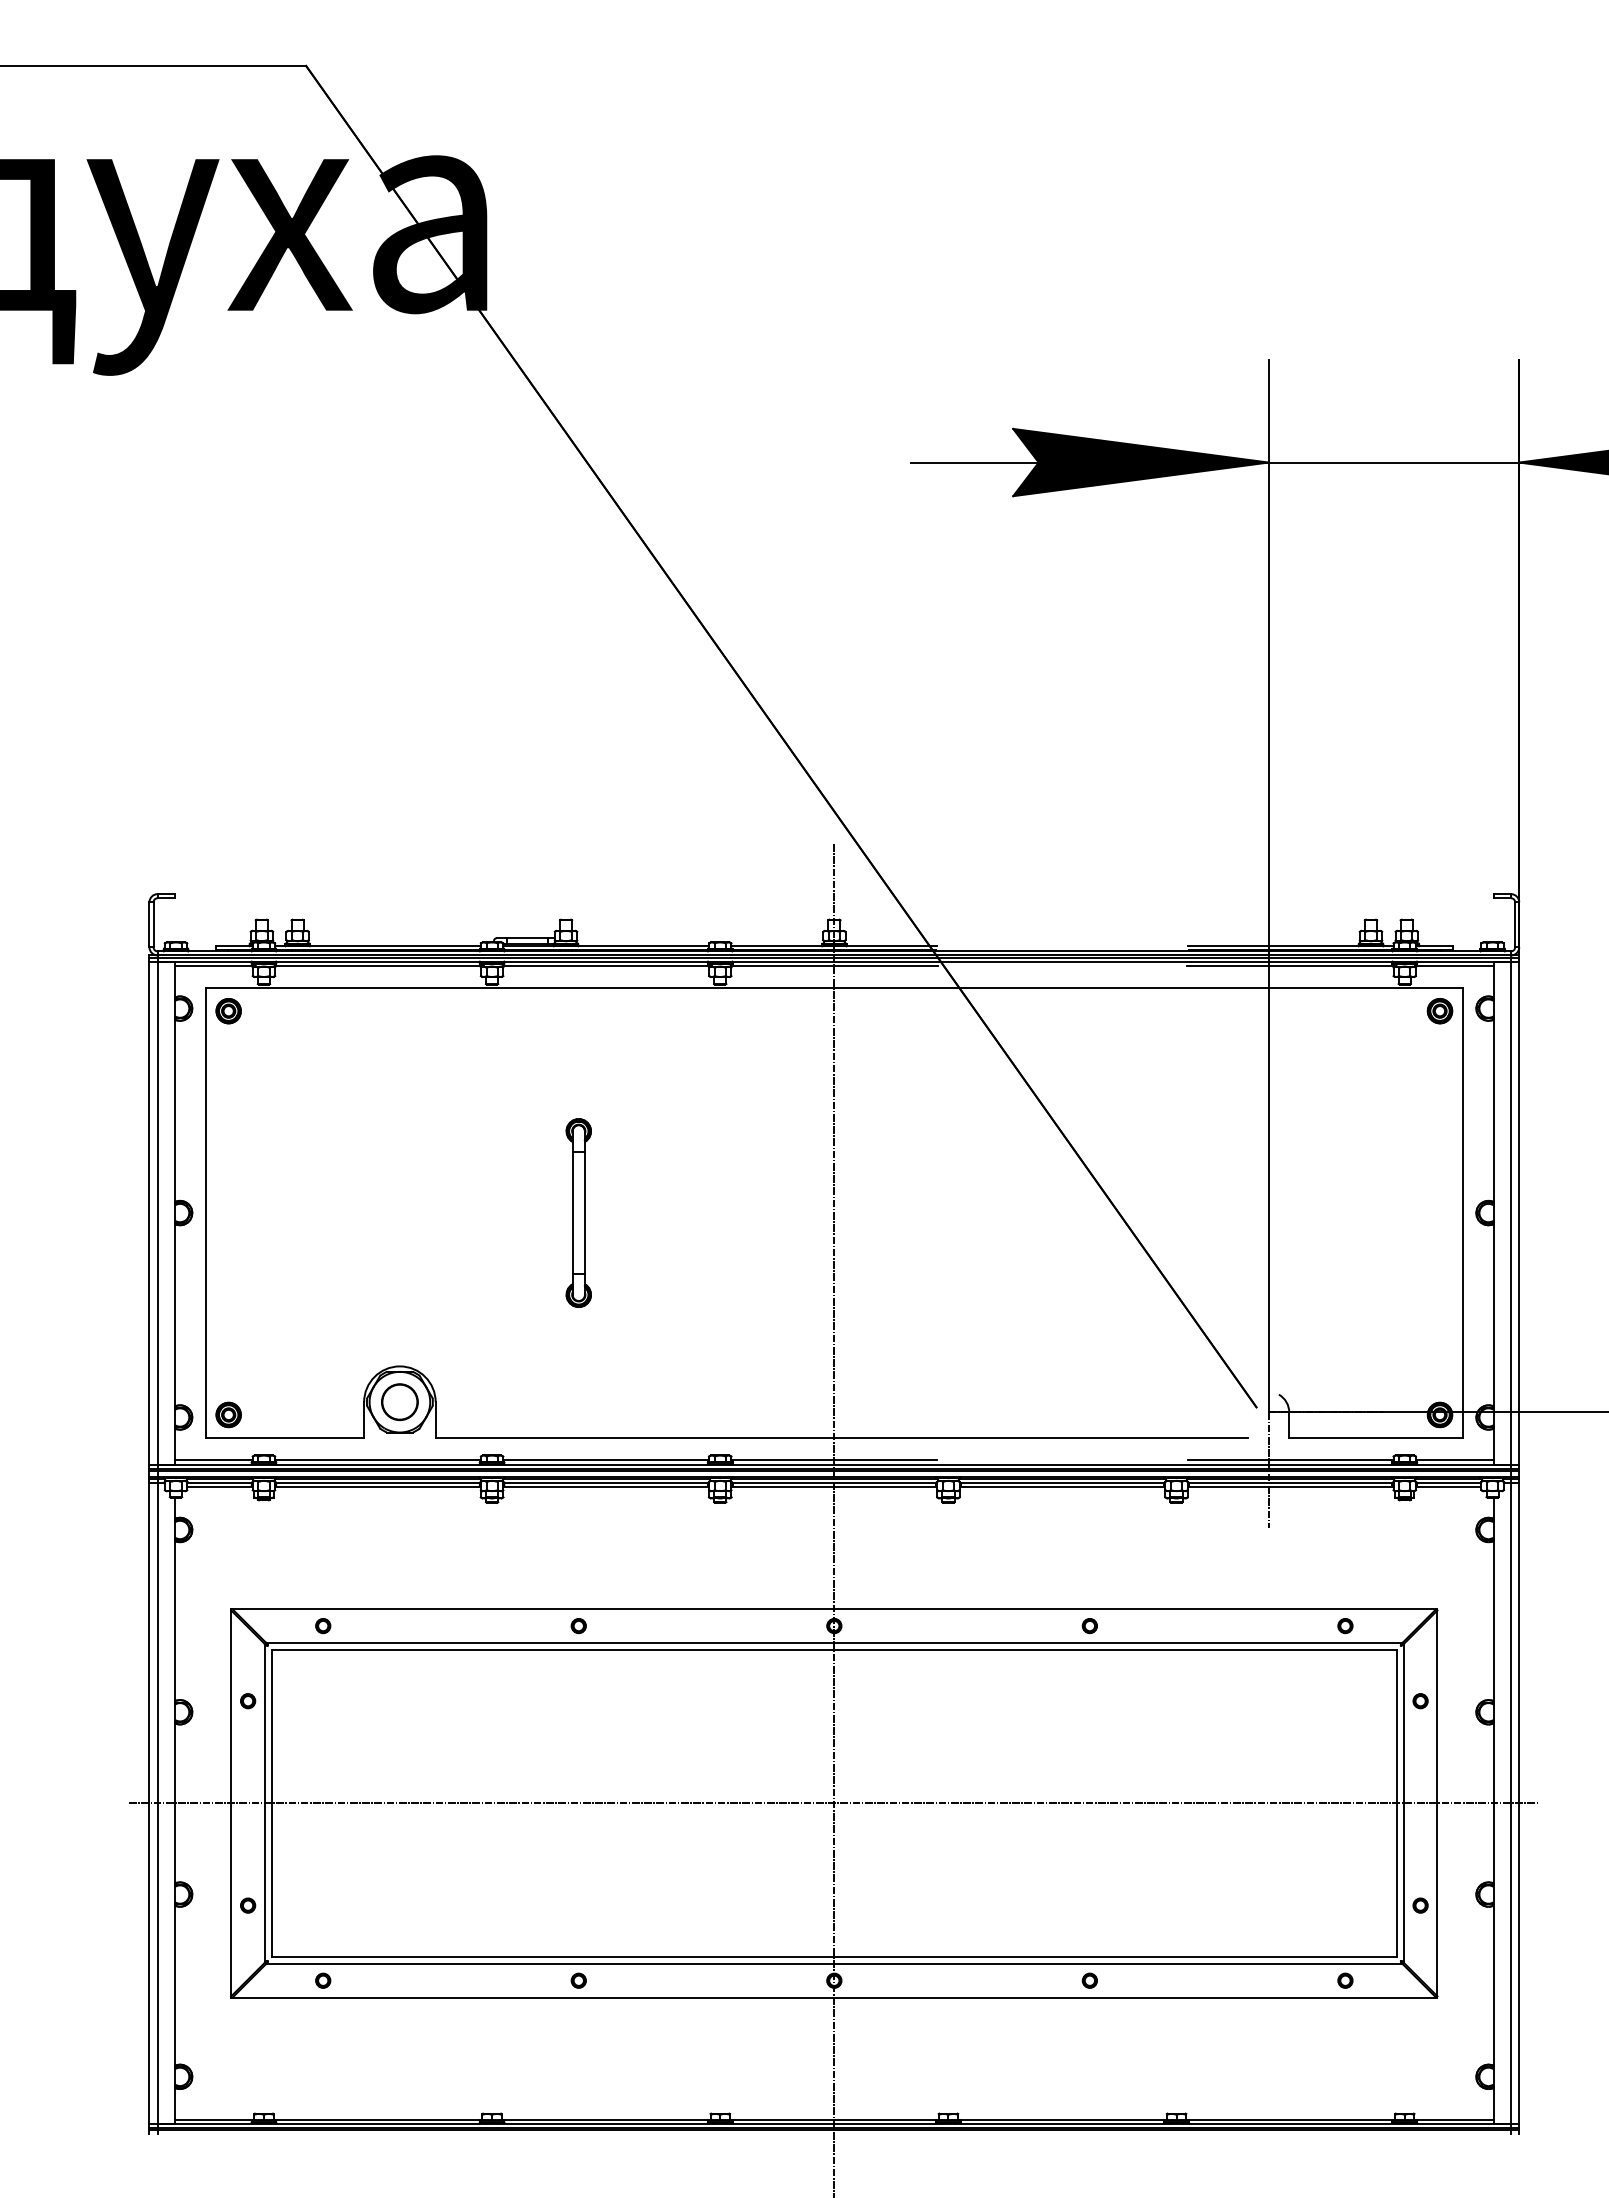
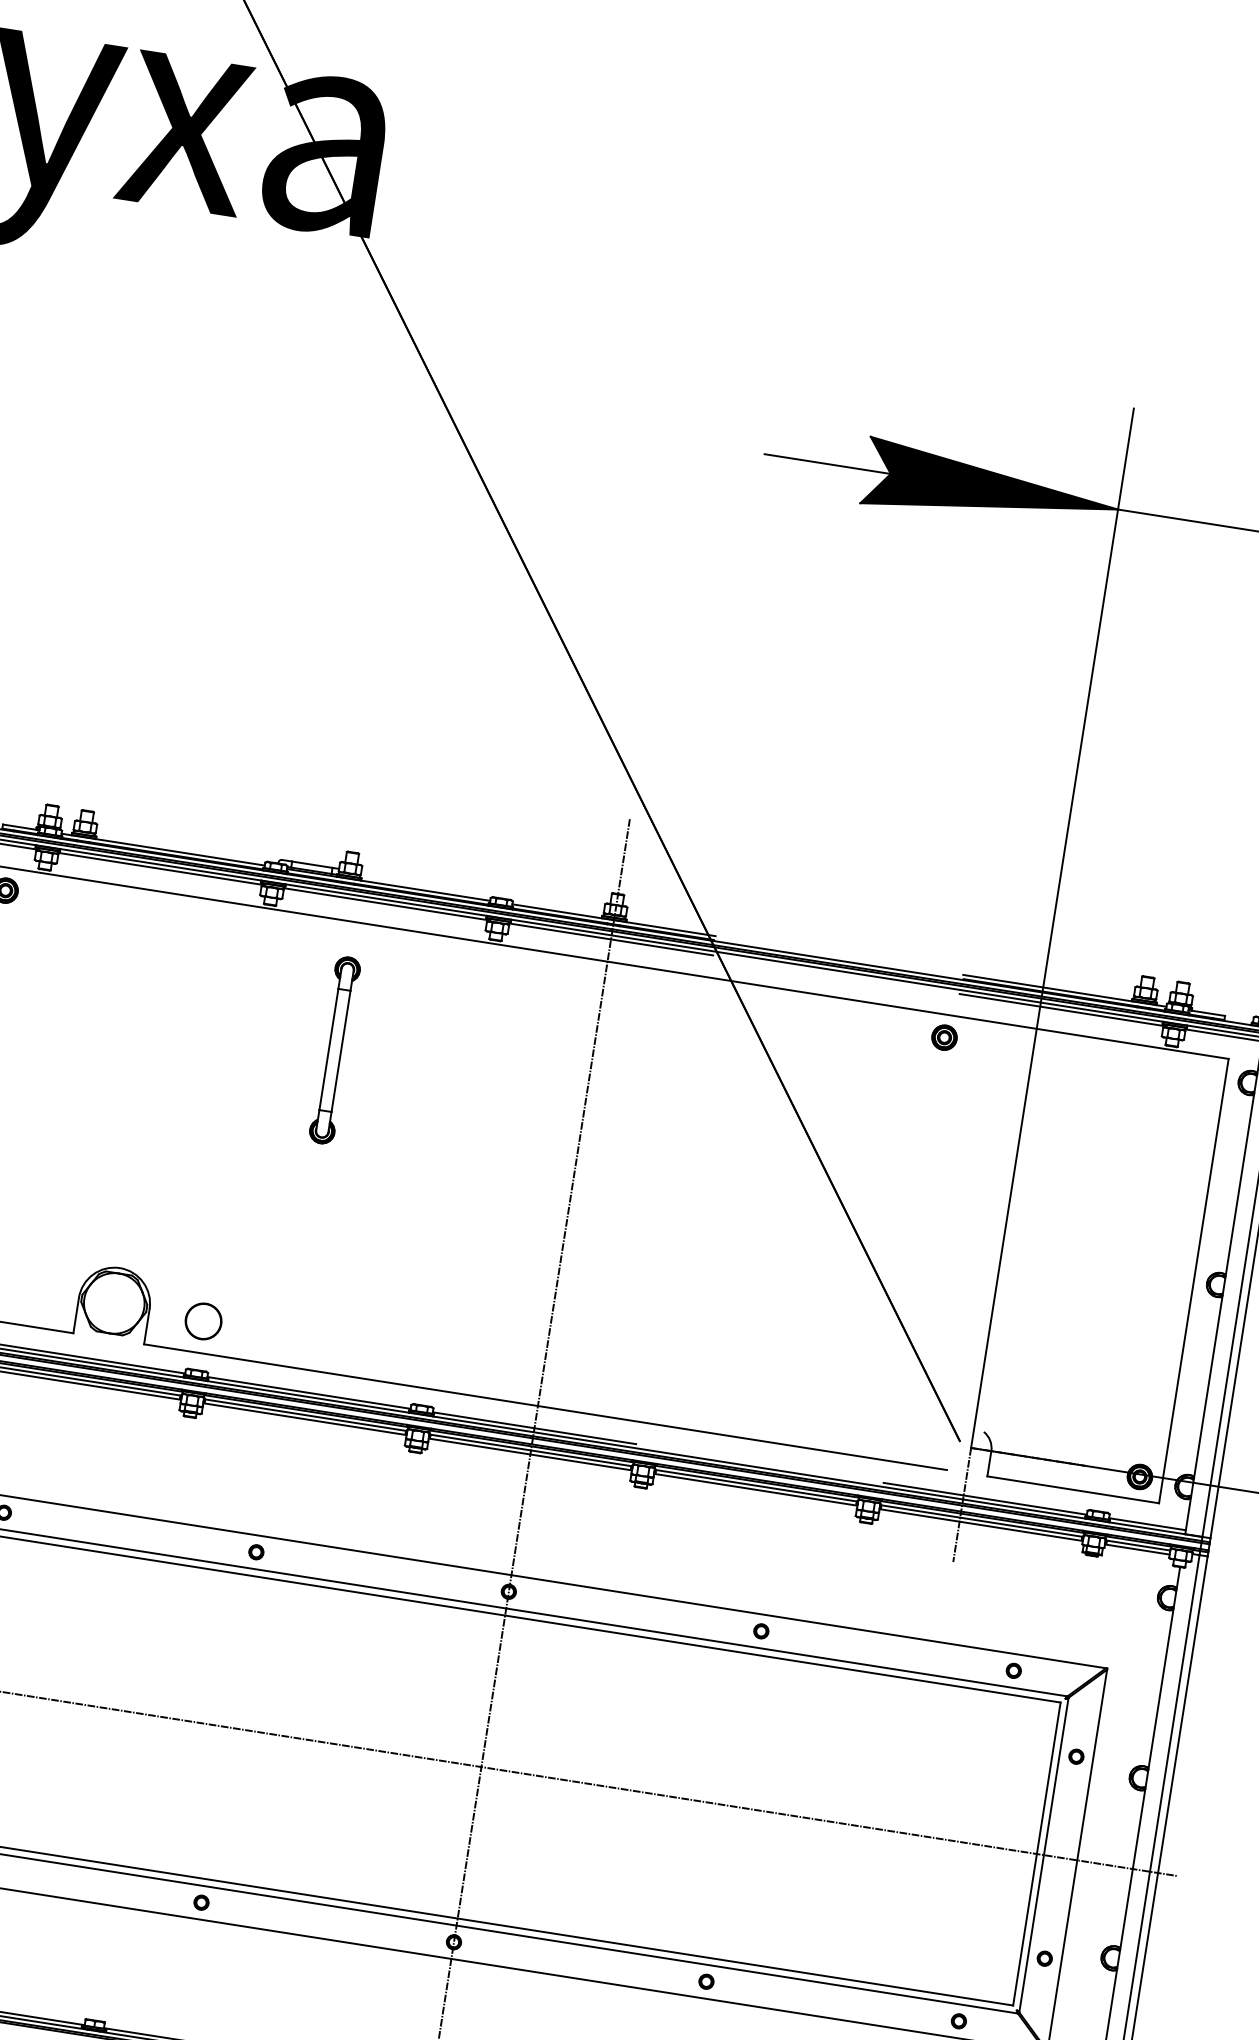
part: (1439, 1011) -> (943, 1037), moved
part: (578, 1212) -> (334, 1049), moved
part: (399, 1402) -> (203, 1321), moved

